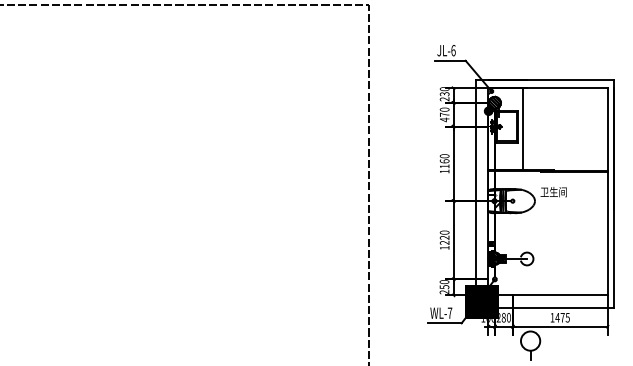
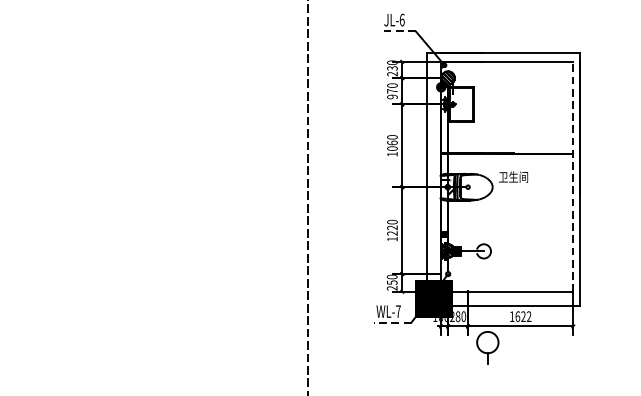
line: (450, 60) -> (398, 31), solid -> dashed
text: (444, 119) -> (392, 96), 470 -> 970
line: (523, 129) -> (479, 107), removed
text: (444, 166) -> (392, 148), 1160 -> 1060
line: (607, 191) -> (573, 176), solid -> dashed
text: (562, 317) -> (523, 316), 1475 -> 1622
line: (444, 323) -> (392, 323), solid -> dashed

